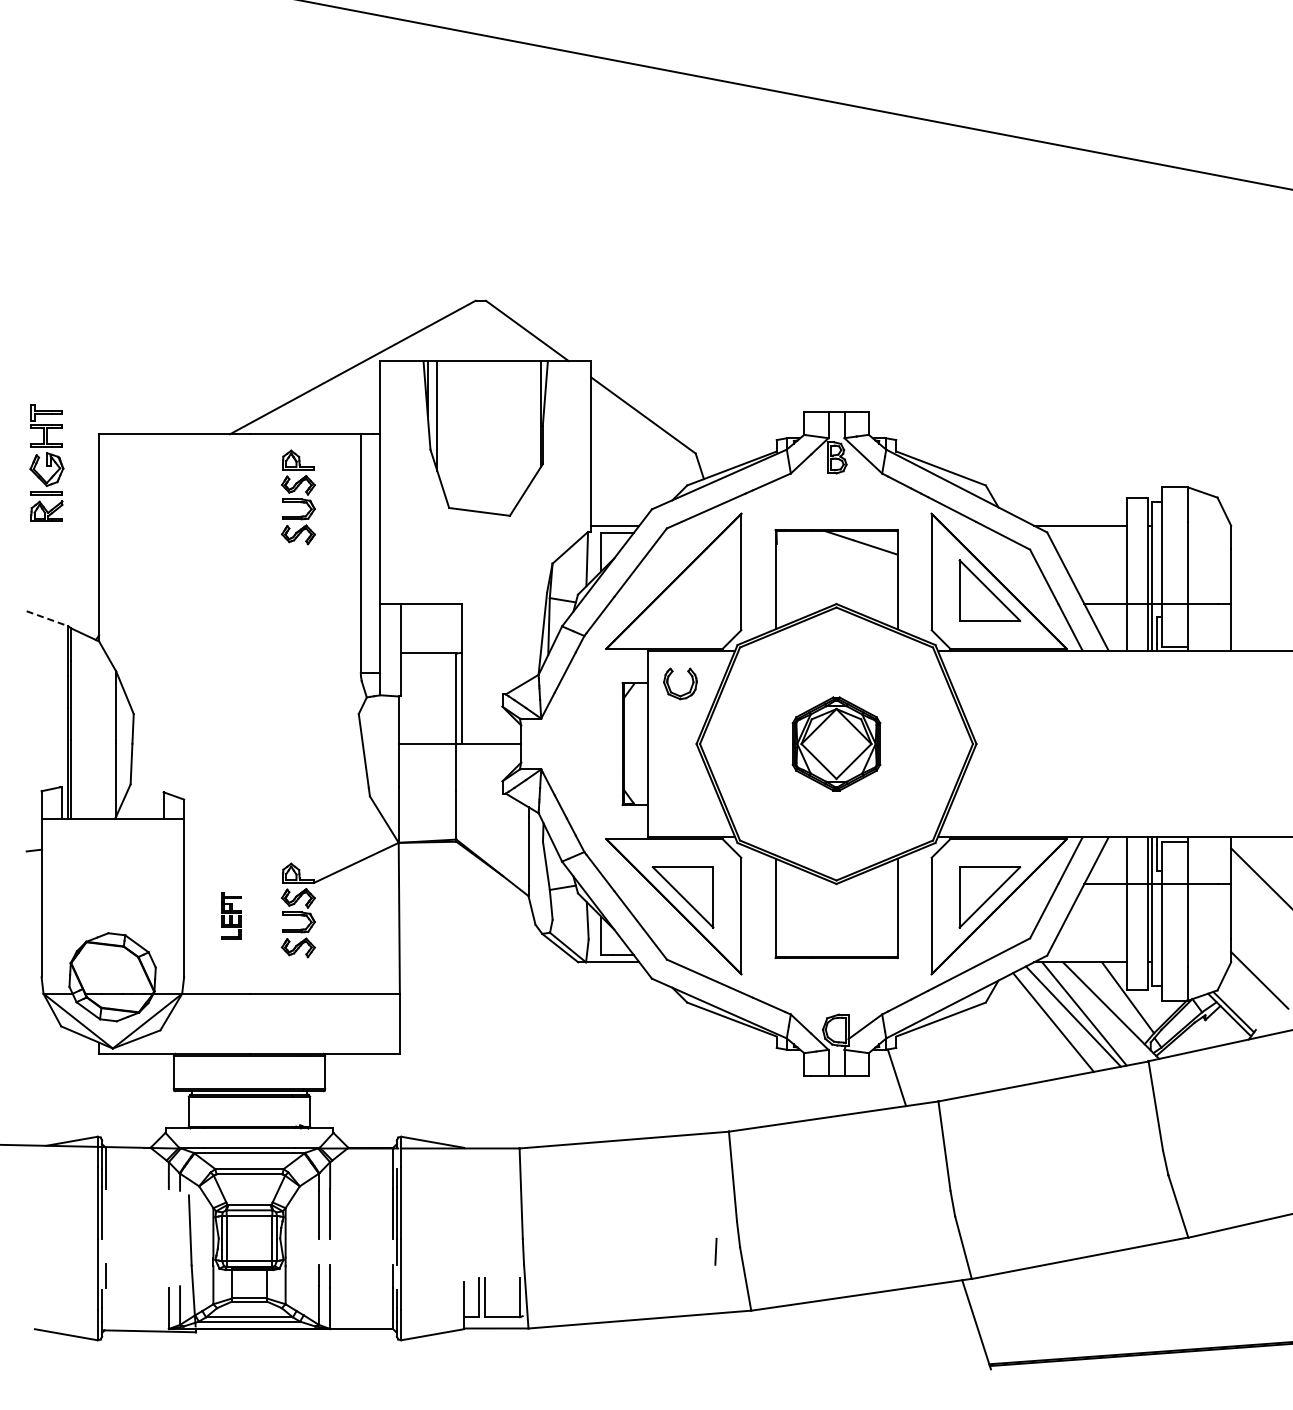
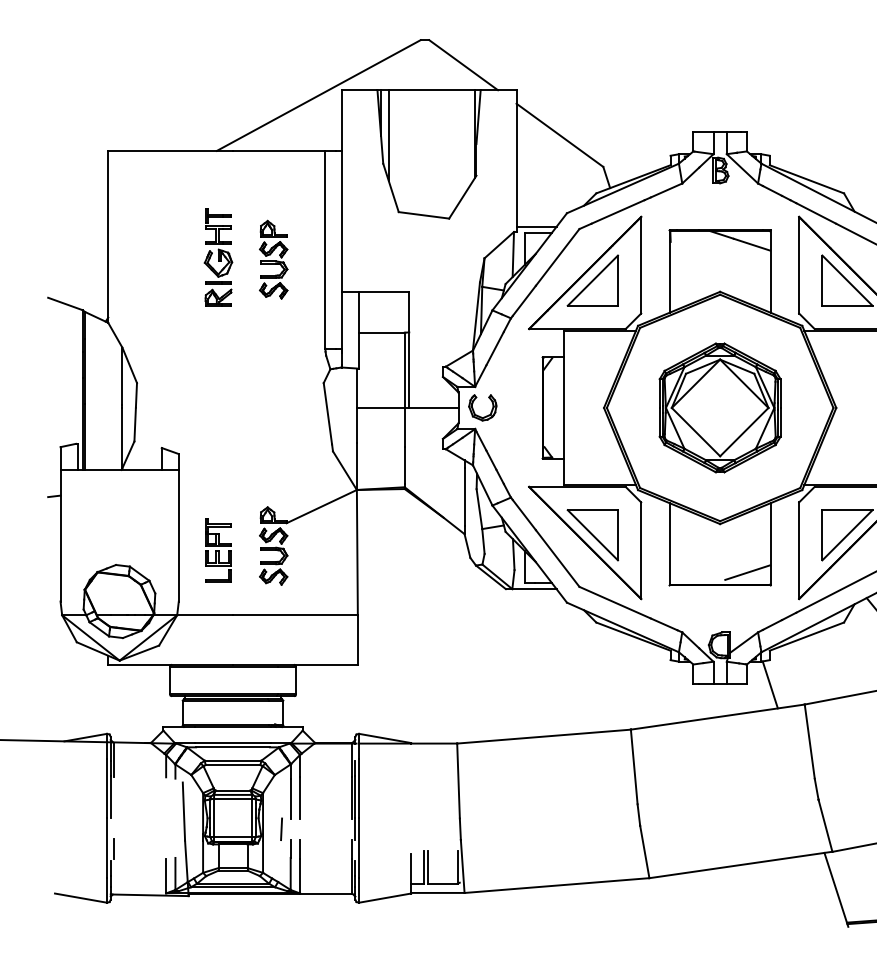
part: (46, 462) -> (218, 257), moved
part: (298, 497) -> (273, 259), moved
part: (682, 590) -> (592, 280), added
line: (47, 618) -> (65, 303), dashed -> solid
part: (670, 687) -> (474, 410), moved
part: (836, 743) -> (720, 407), size x1.67
part: (231, 915) -> (218, 550), size x1.67
line: (869, 942) -> (747, 572), added
line: (715, 1251) -> (281, 829), moved

